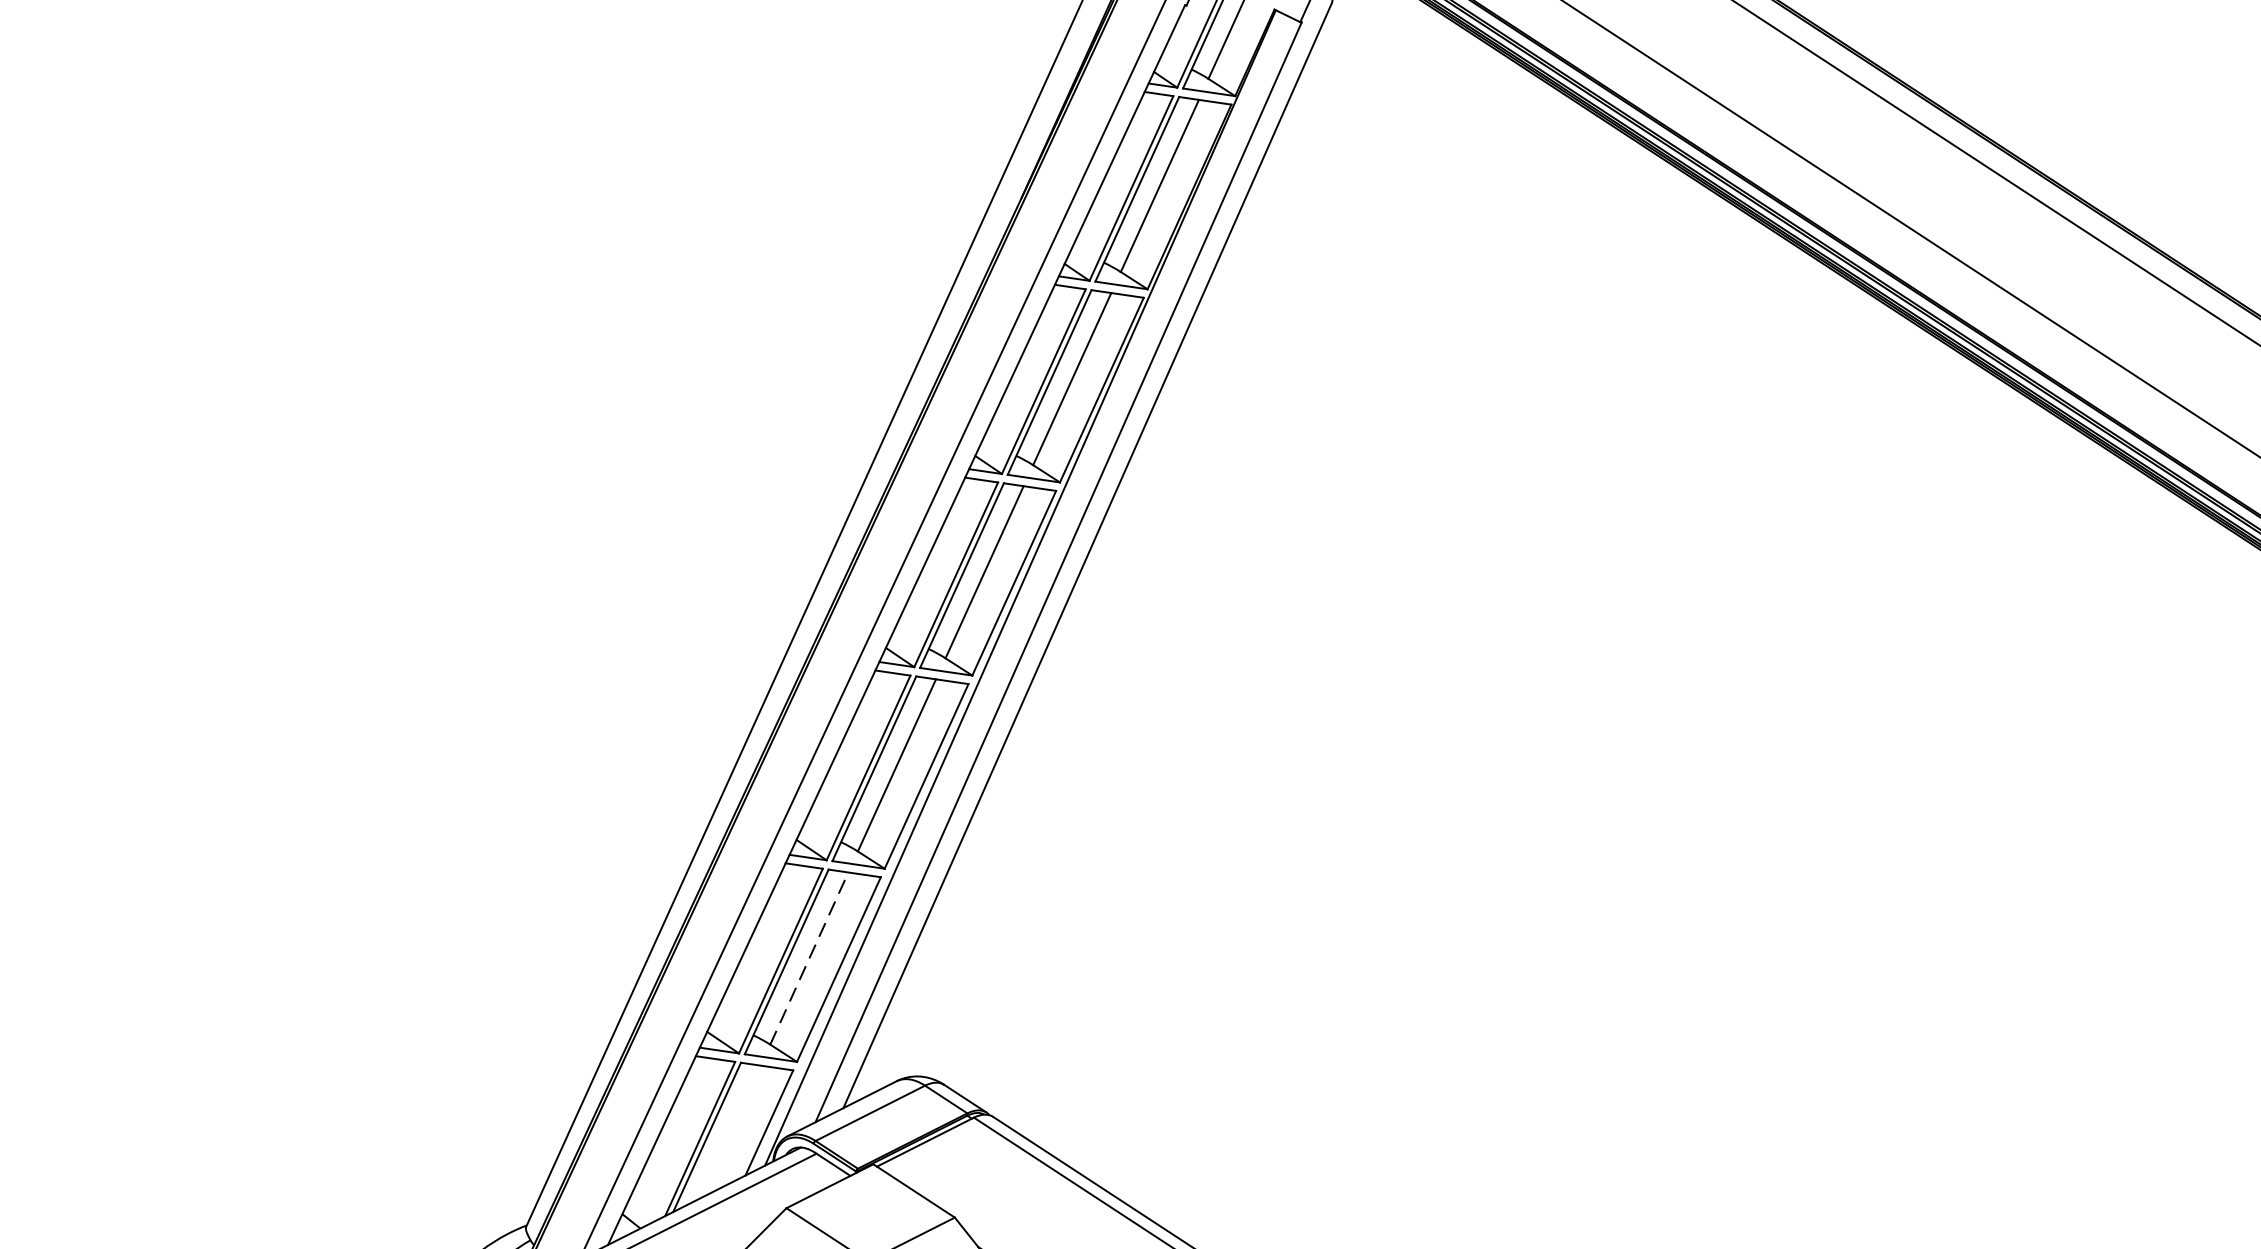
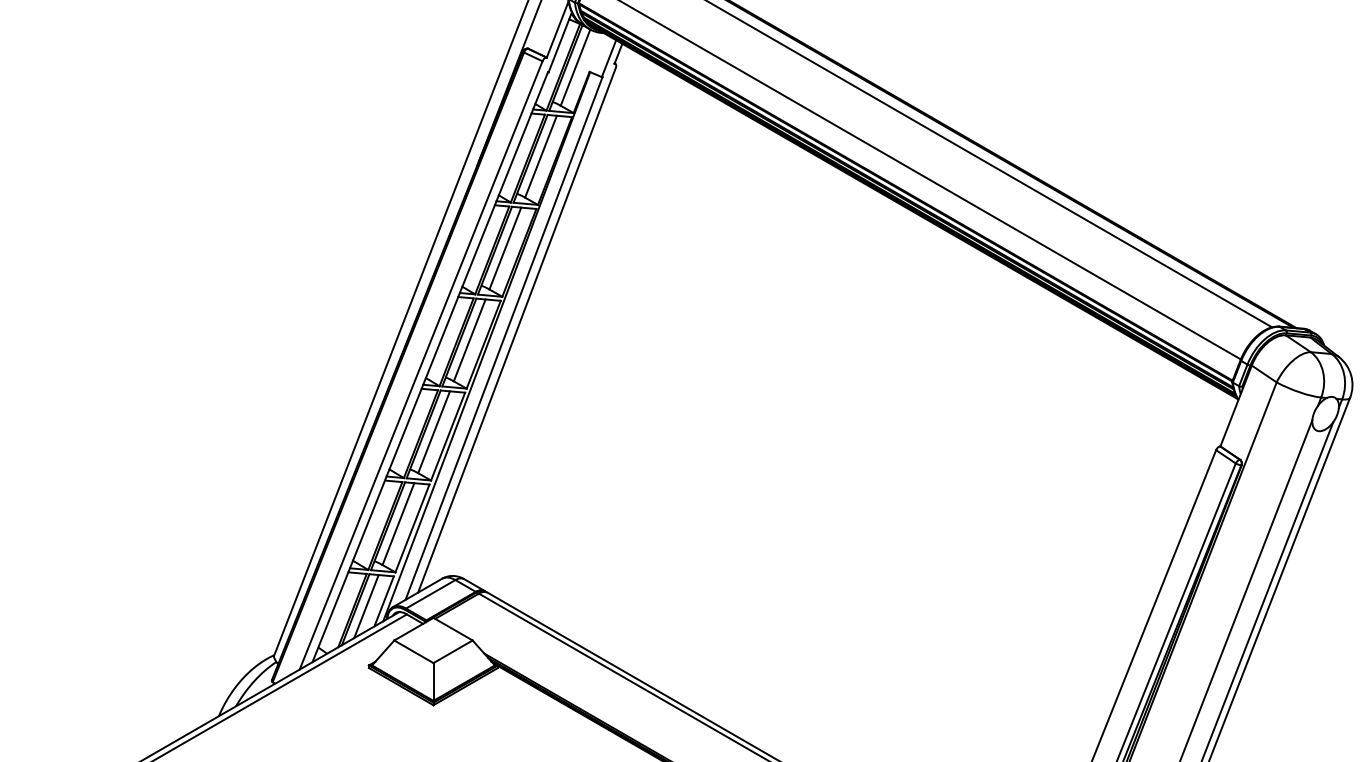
line: (809, 959) -> (398, 524), dashed -> solid
line: (730, 1131) -> (366, 606), added

